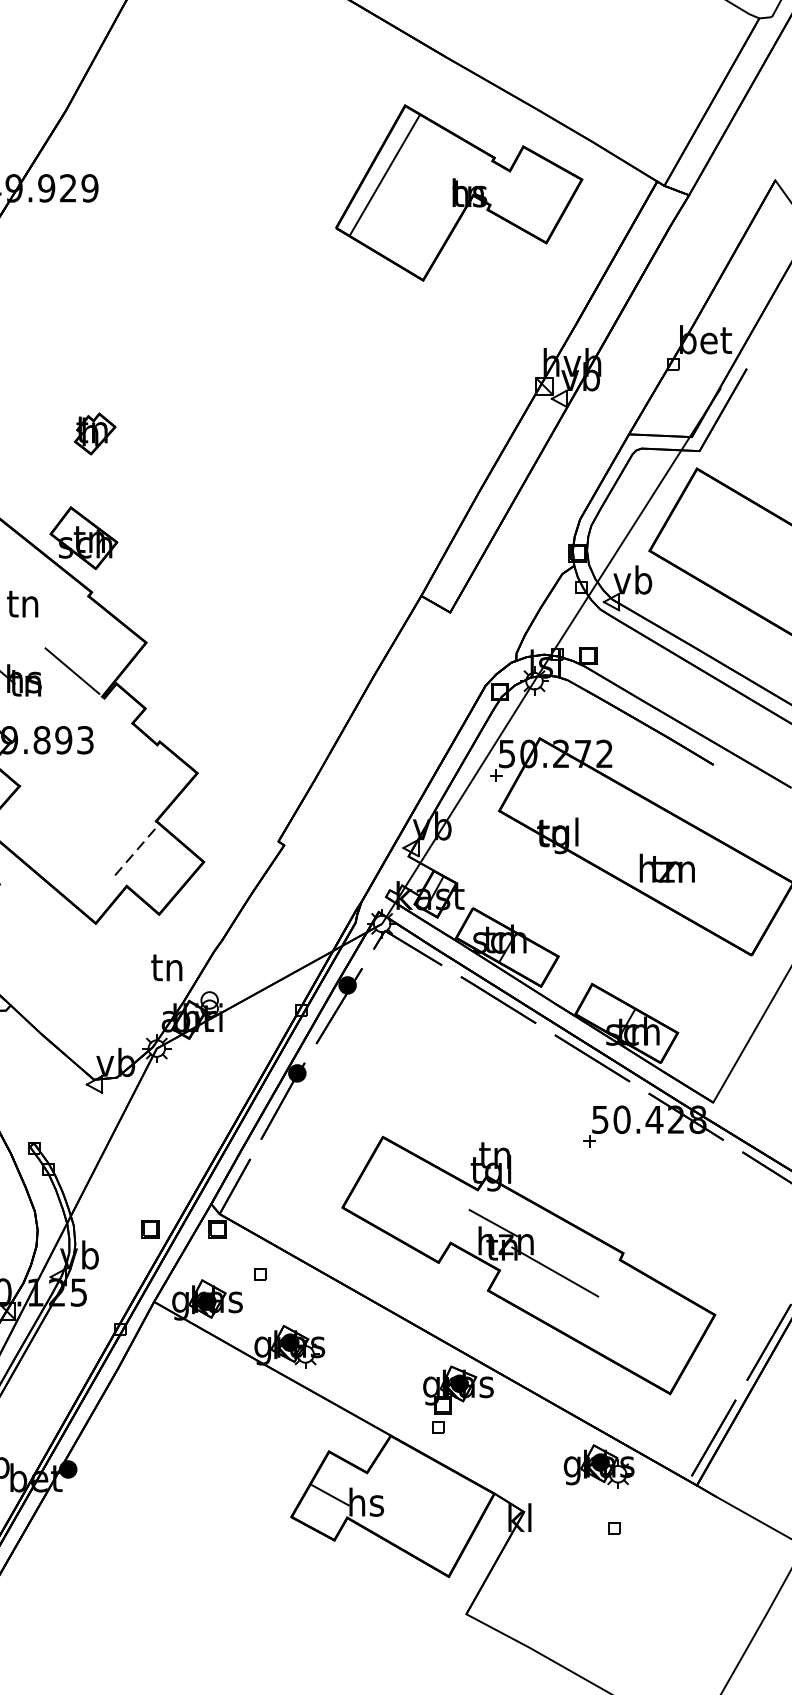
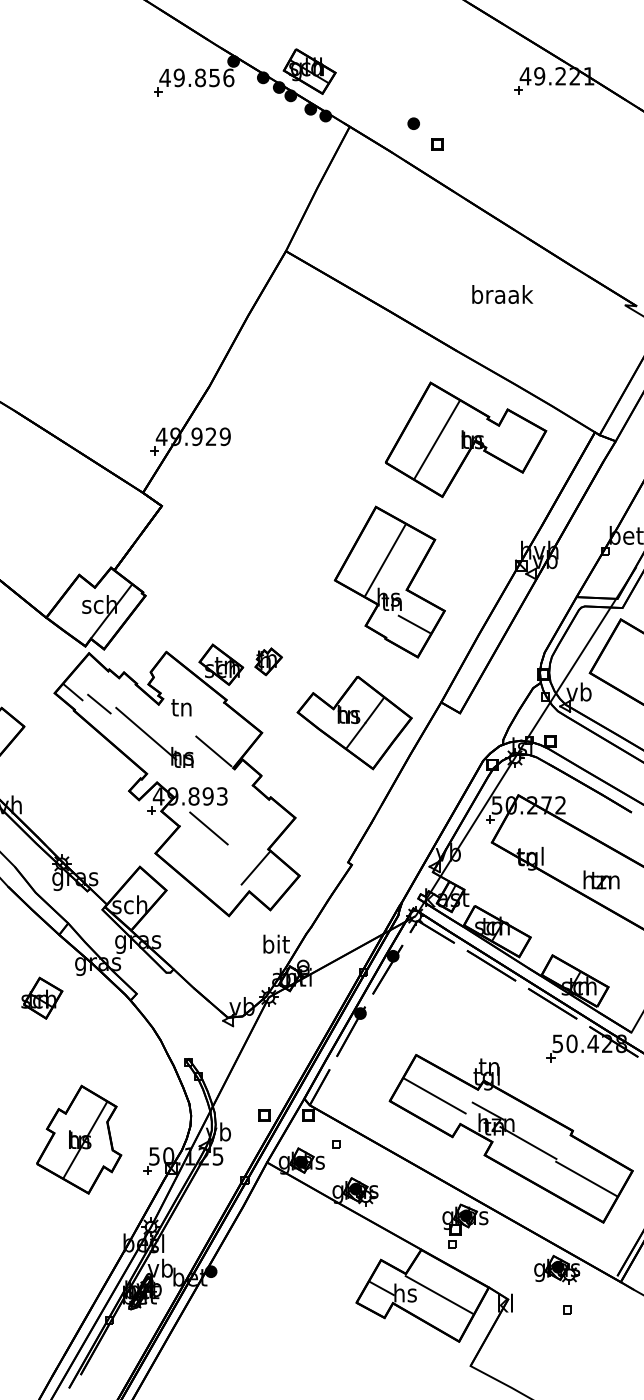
line: (383, 175) -> (436, 439), moved
part: (341, 410) -> (389, 581), added
part: (94, 433) -> (268, 661), moved
part: (288, 626) -> (354, 722), added
line: (64, 789) -> (208, 828), added
line: (136, 849) -> (255, 867), dashed -> solid
text: (168, 965) -> (276, 943), tn -> bit
line: (411, 1199) -> (434, 1095), added
line: (644, 1326) -> (586, 1178), added
line: (418, 1505) -> (439, 1295), added

